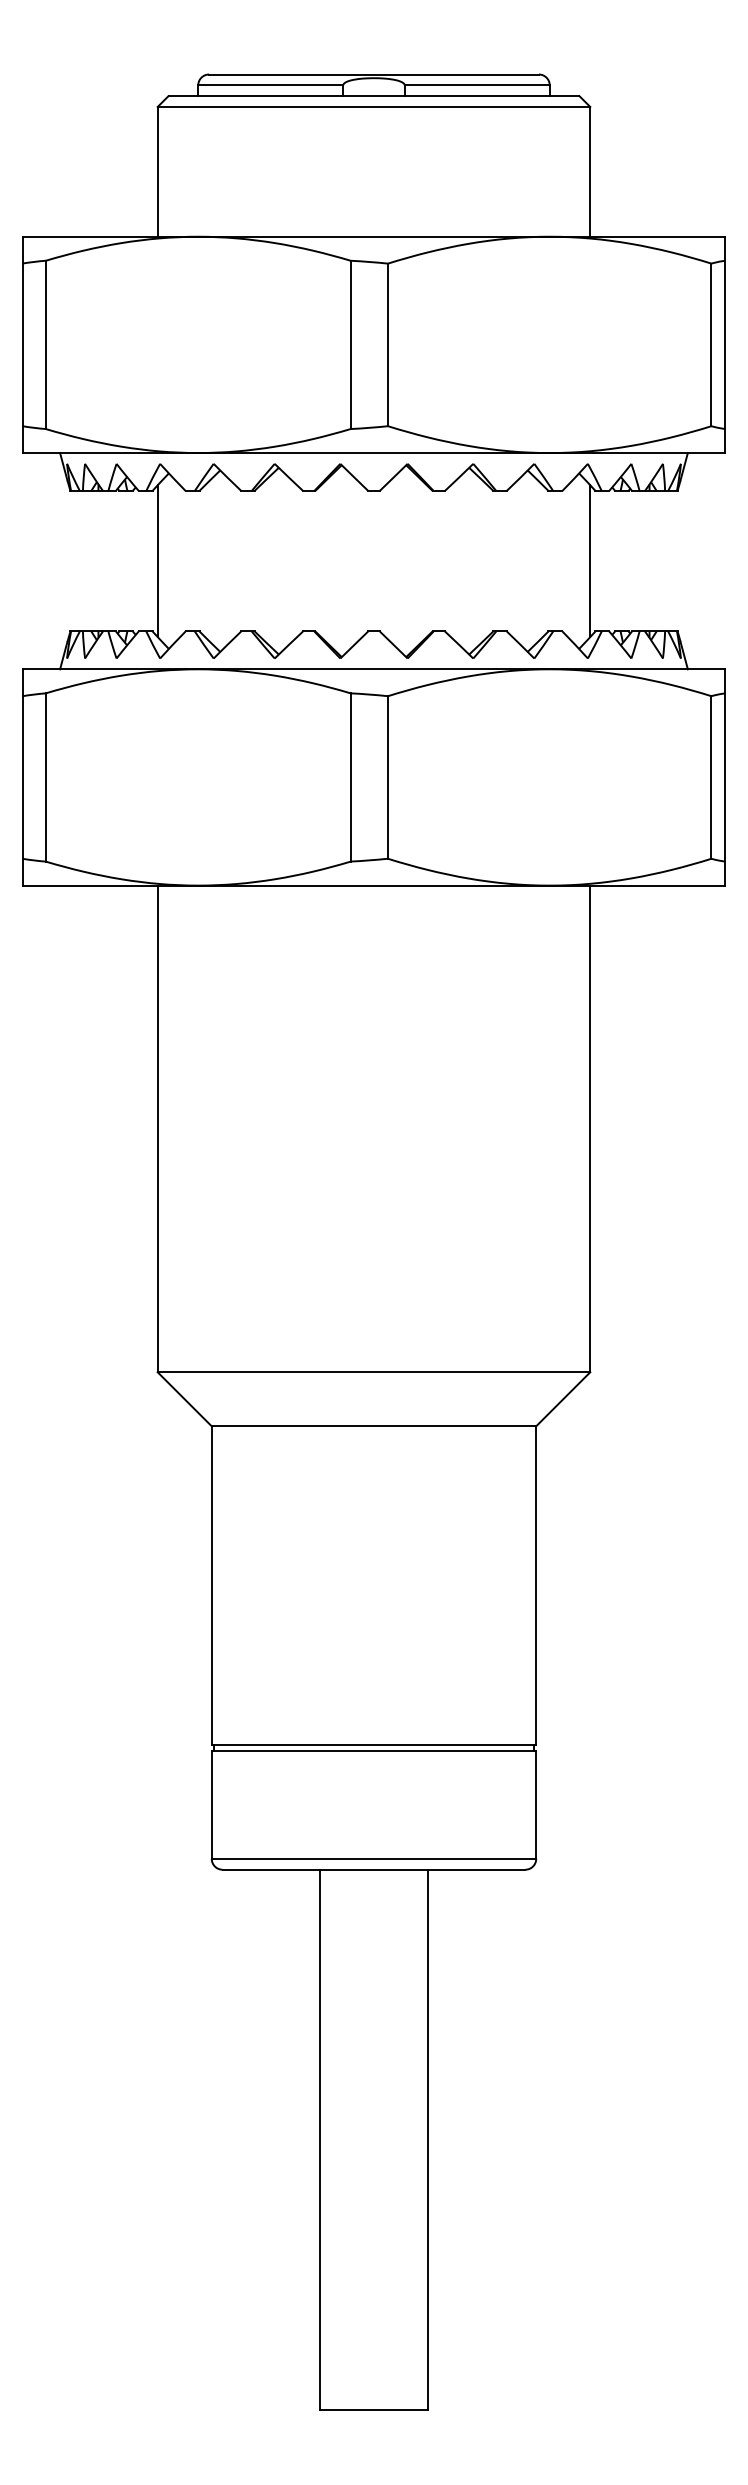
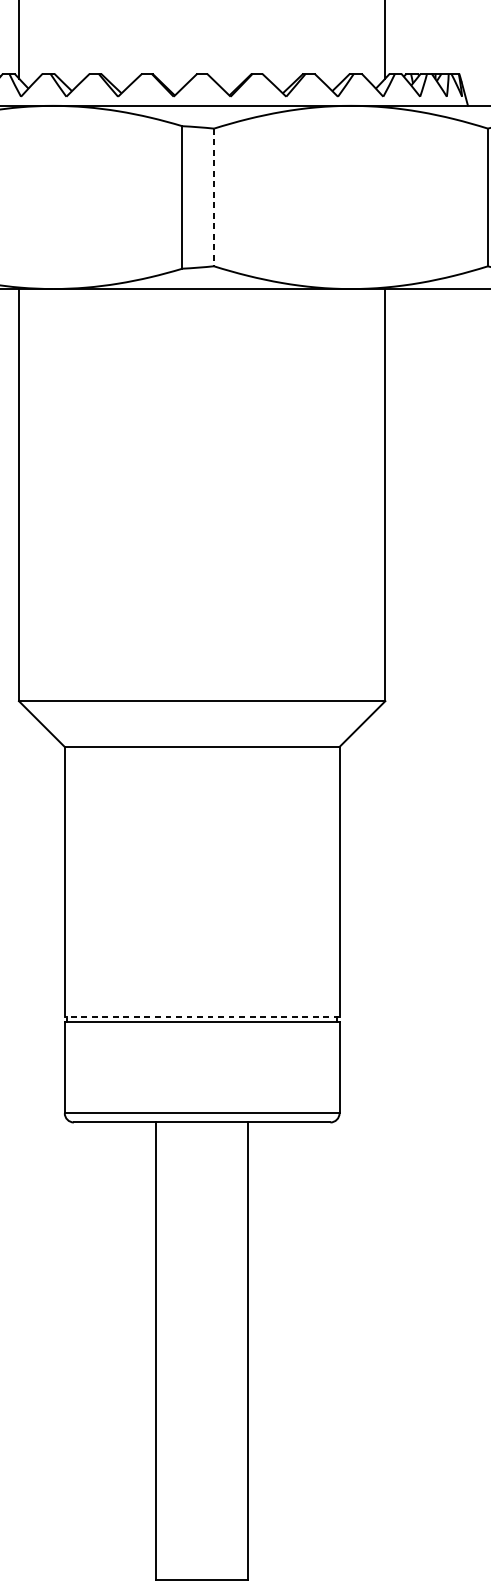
line: (388, 777) -> (214, 197), solid -> dashed
line: (373, 1745) -> (201, 1017), solid -> dashed

